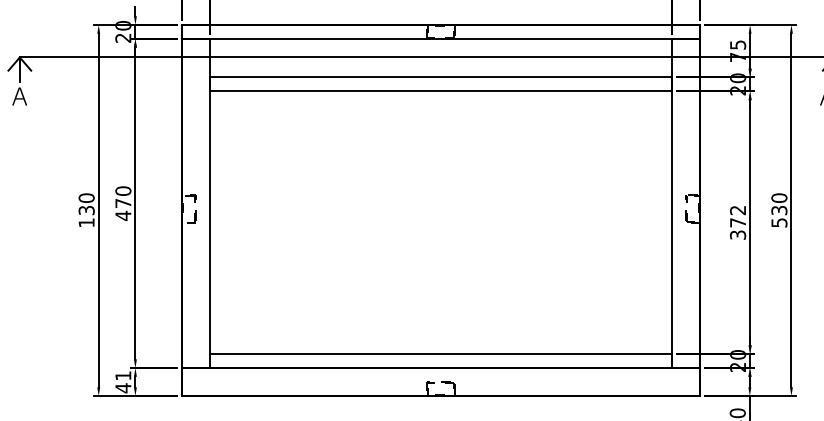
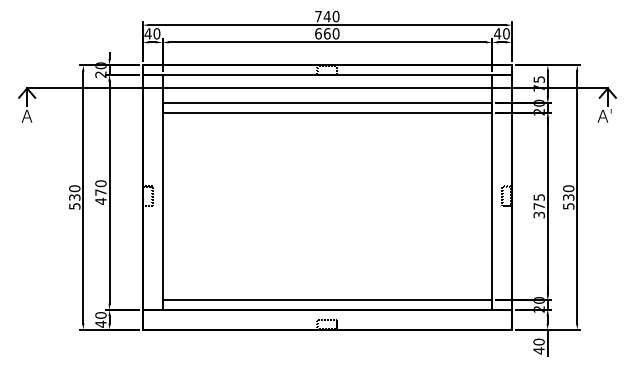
text: (737, 210) -> (538, 197), 372 -> 375
text: (86, 223) -> (74, 206), 130 -> 530
text: (122, 375) -> (100, 315), 41 -> 40

